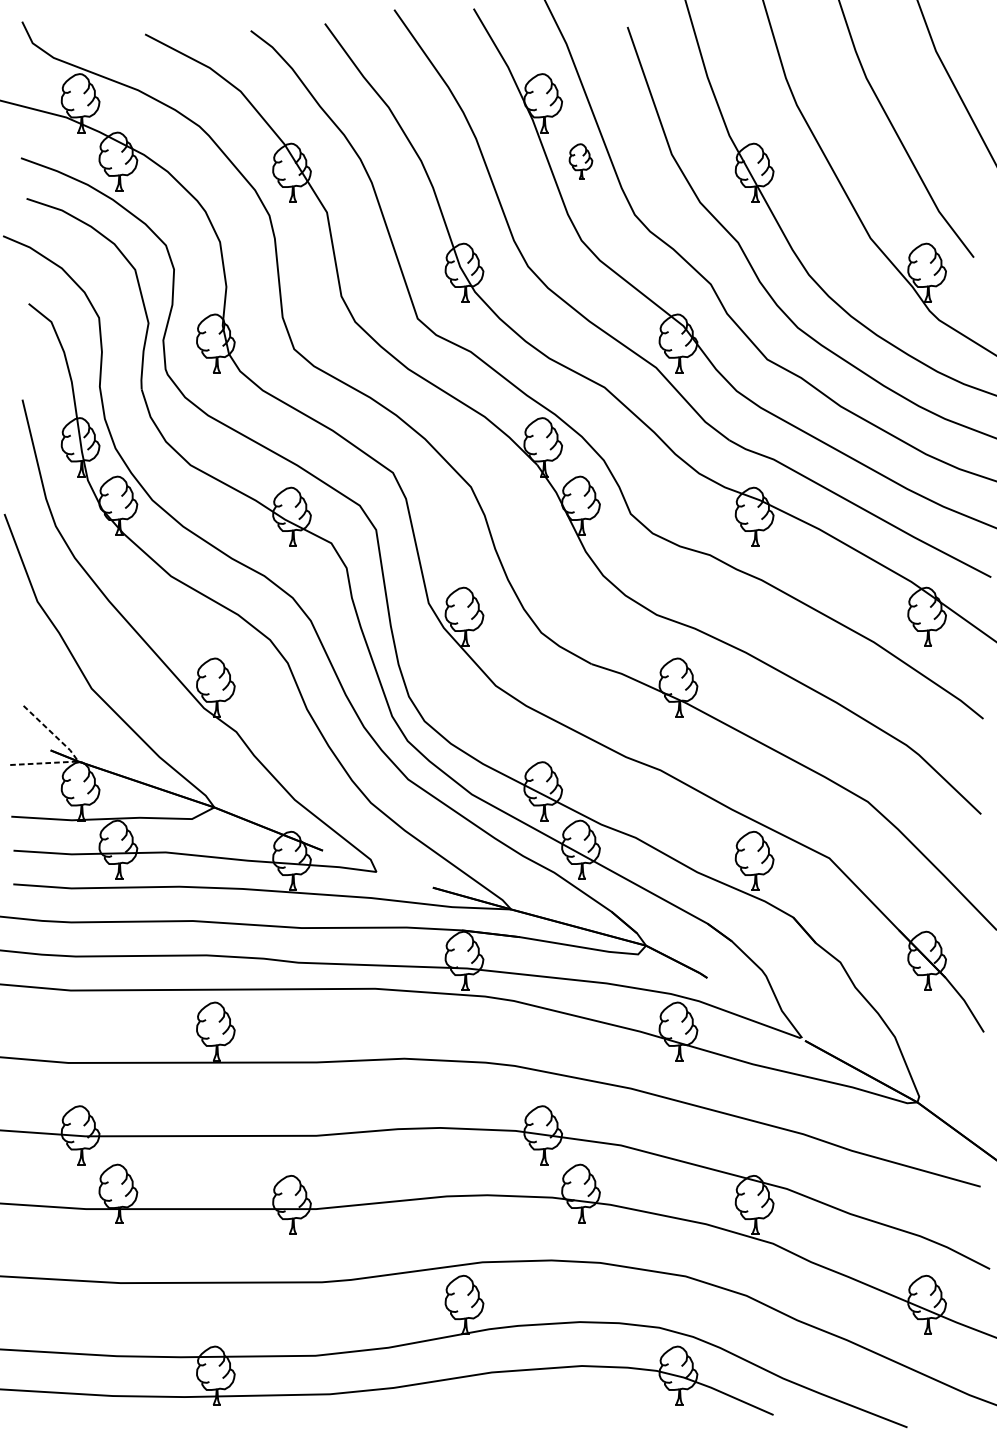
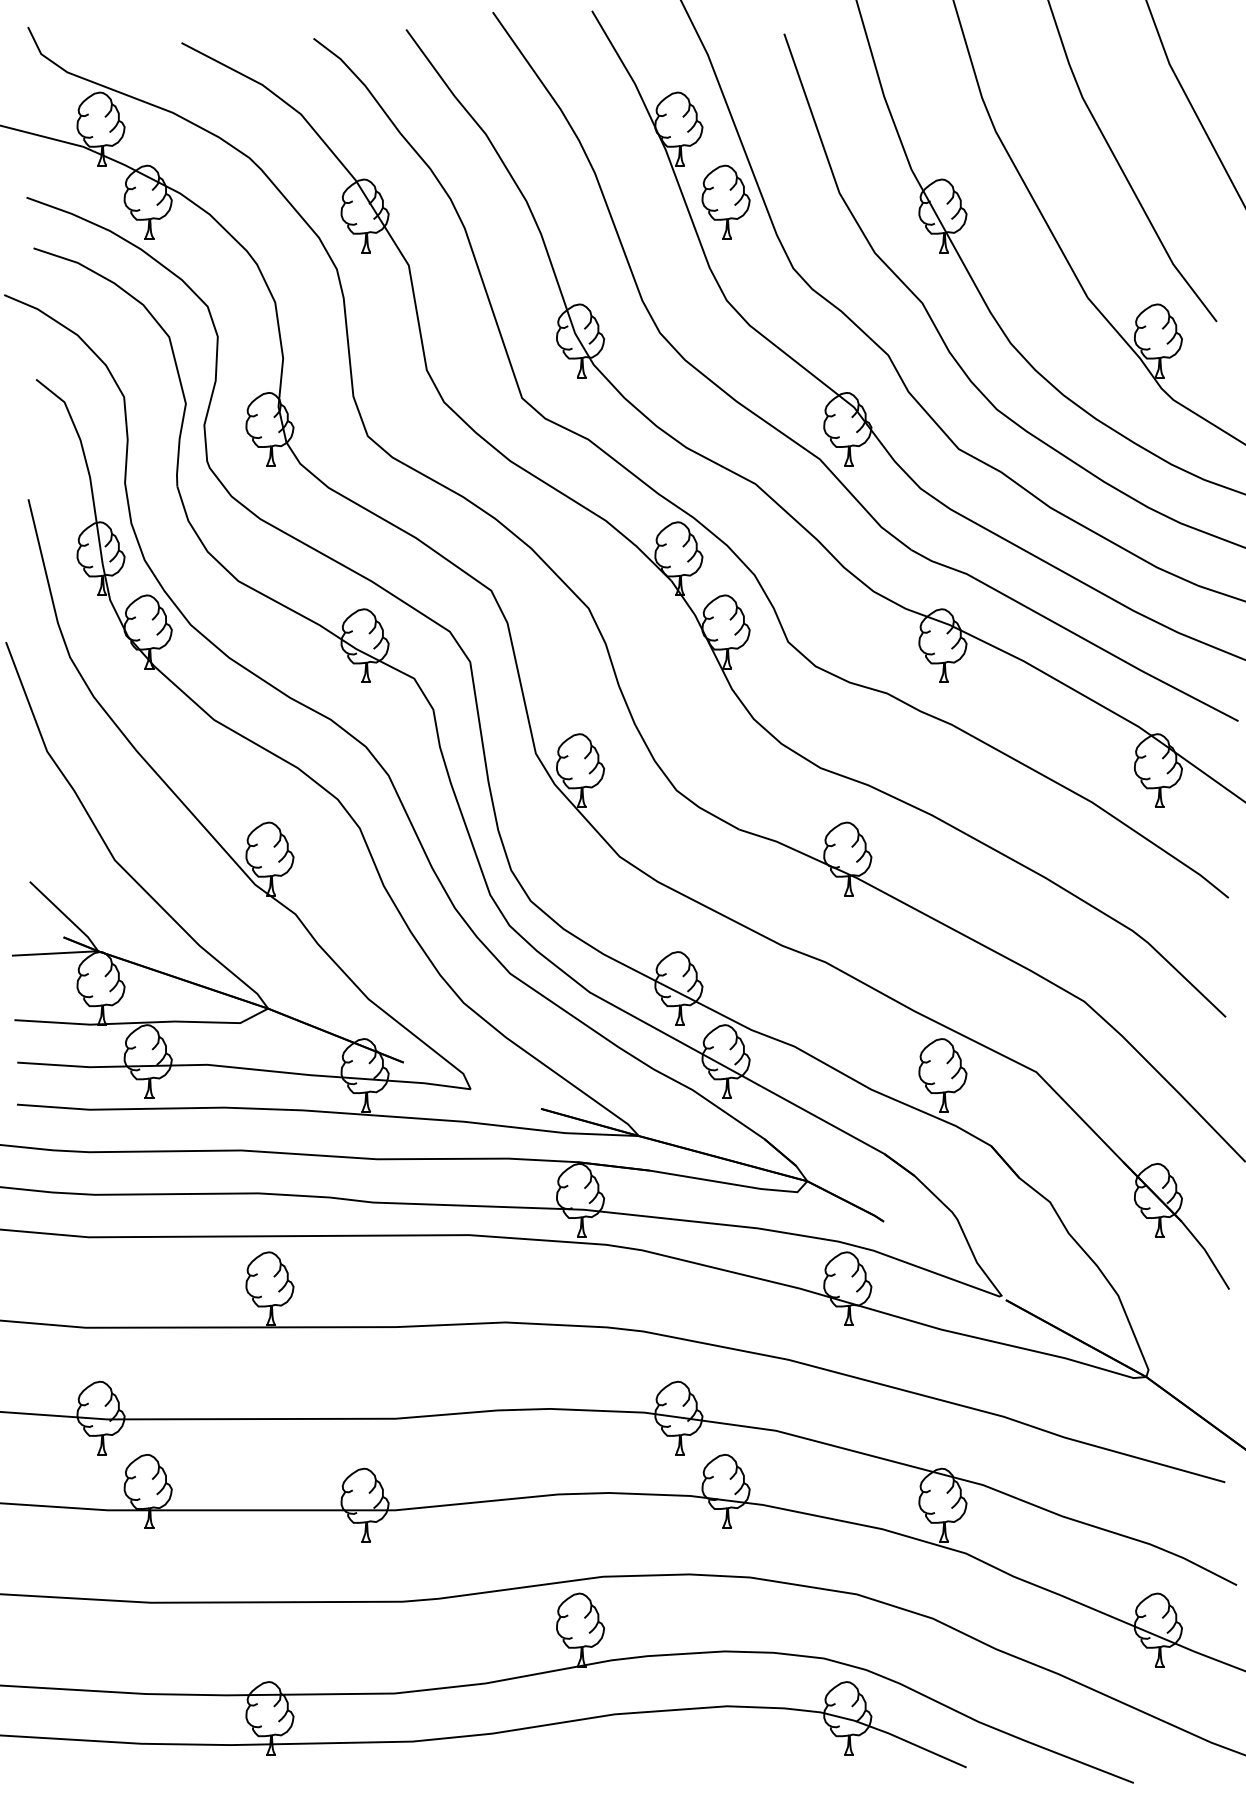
part: (580, 161) -> (725, 201), size x1.67
line: (75, 757) -> (94, 946), dashed -> solid

